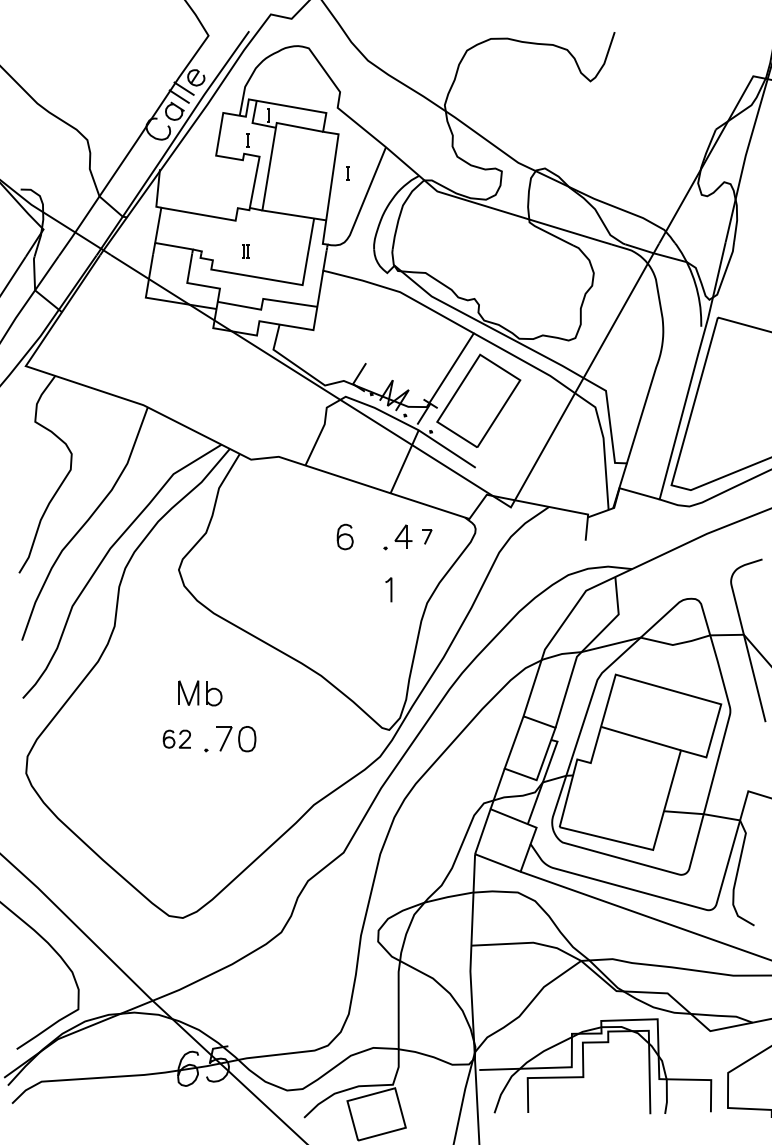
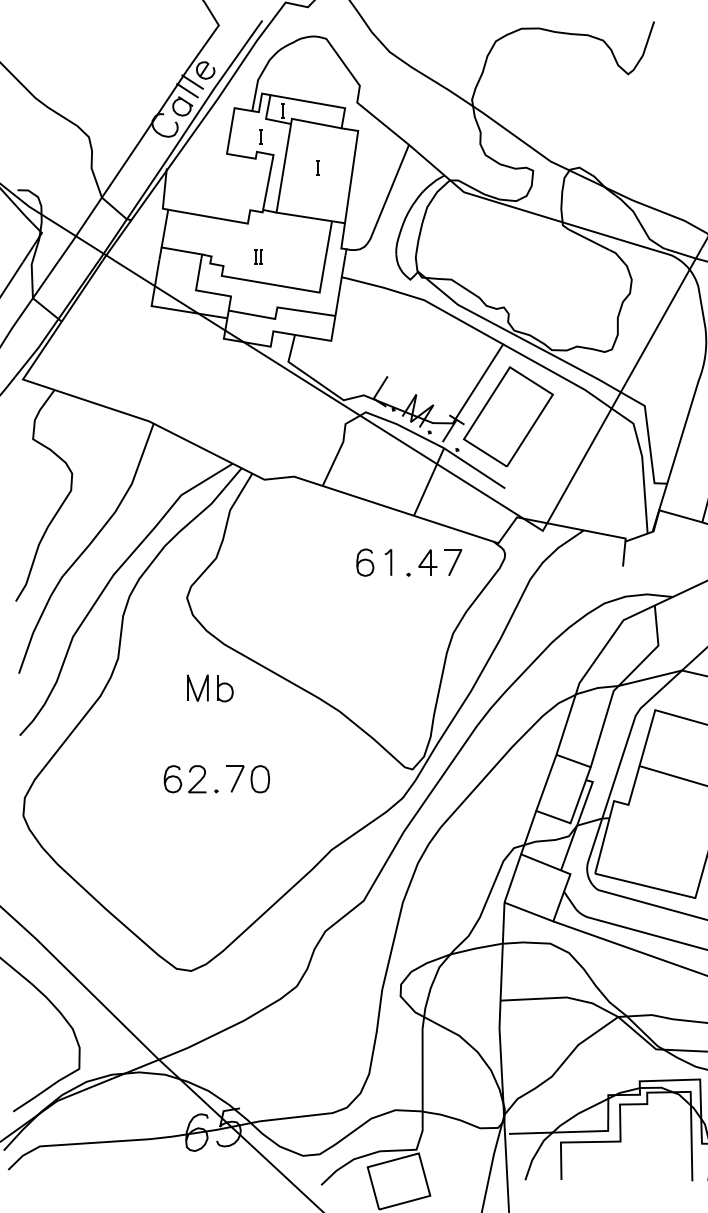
part: (347, 173) -> (317, 167), moved
part: (426, 536) -> (452, 562), size x1.67
line: (390, 589) -> (390, 562), moved
part: (200, 693) -> (210, 688), moved
part: (176, 739) -> (184, 779), size x1.43

